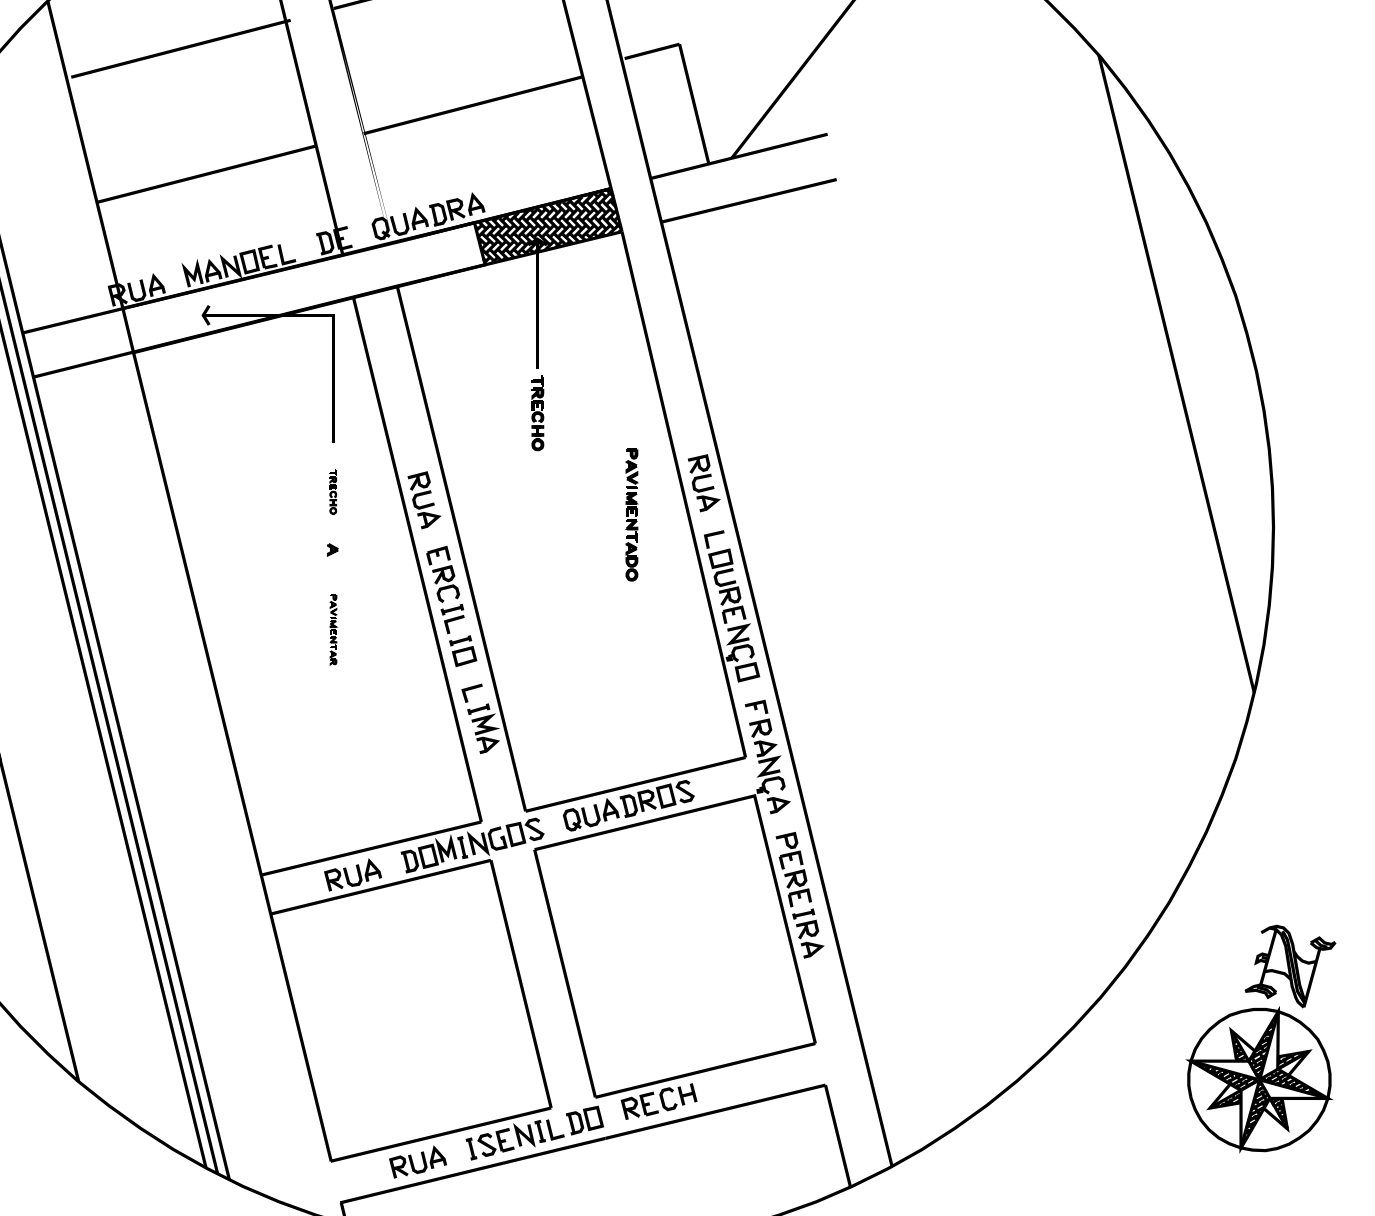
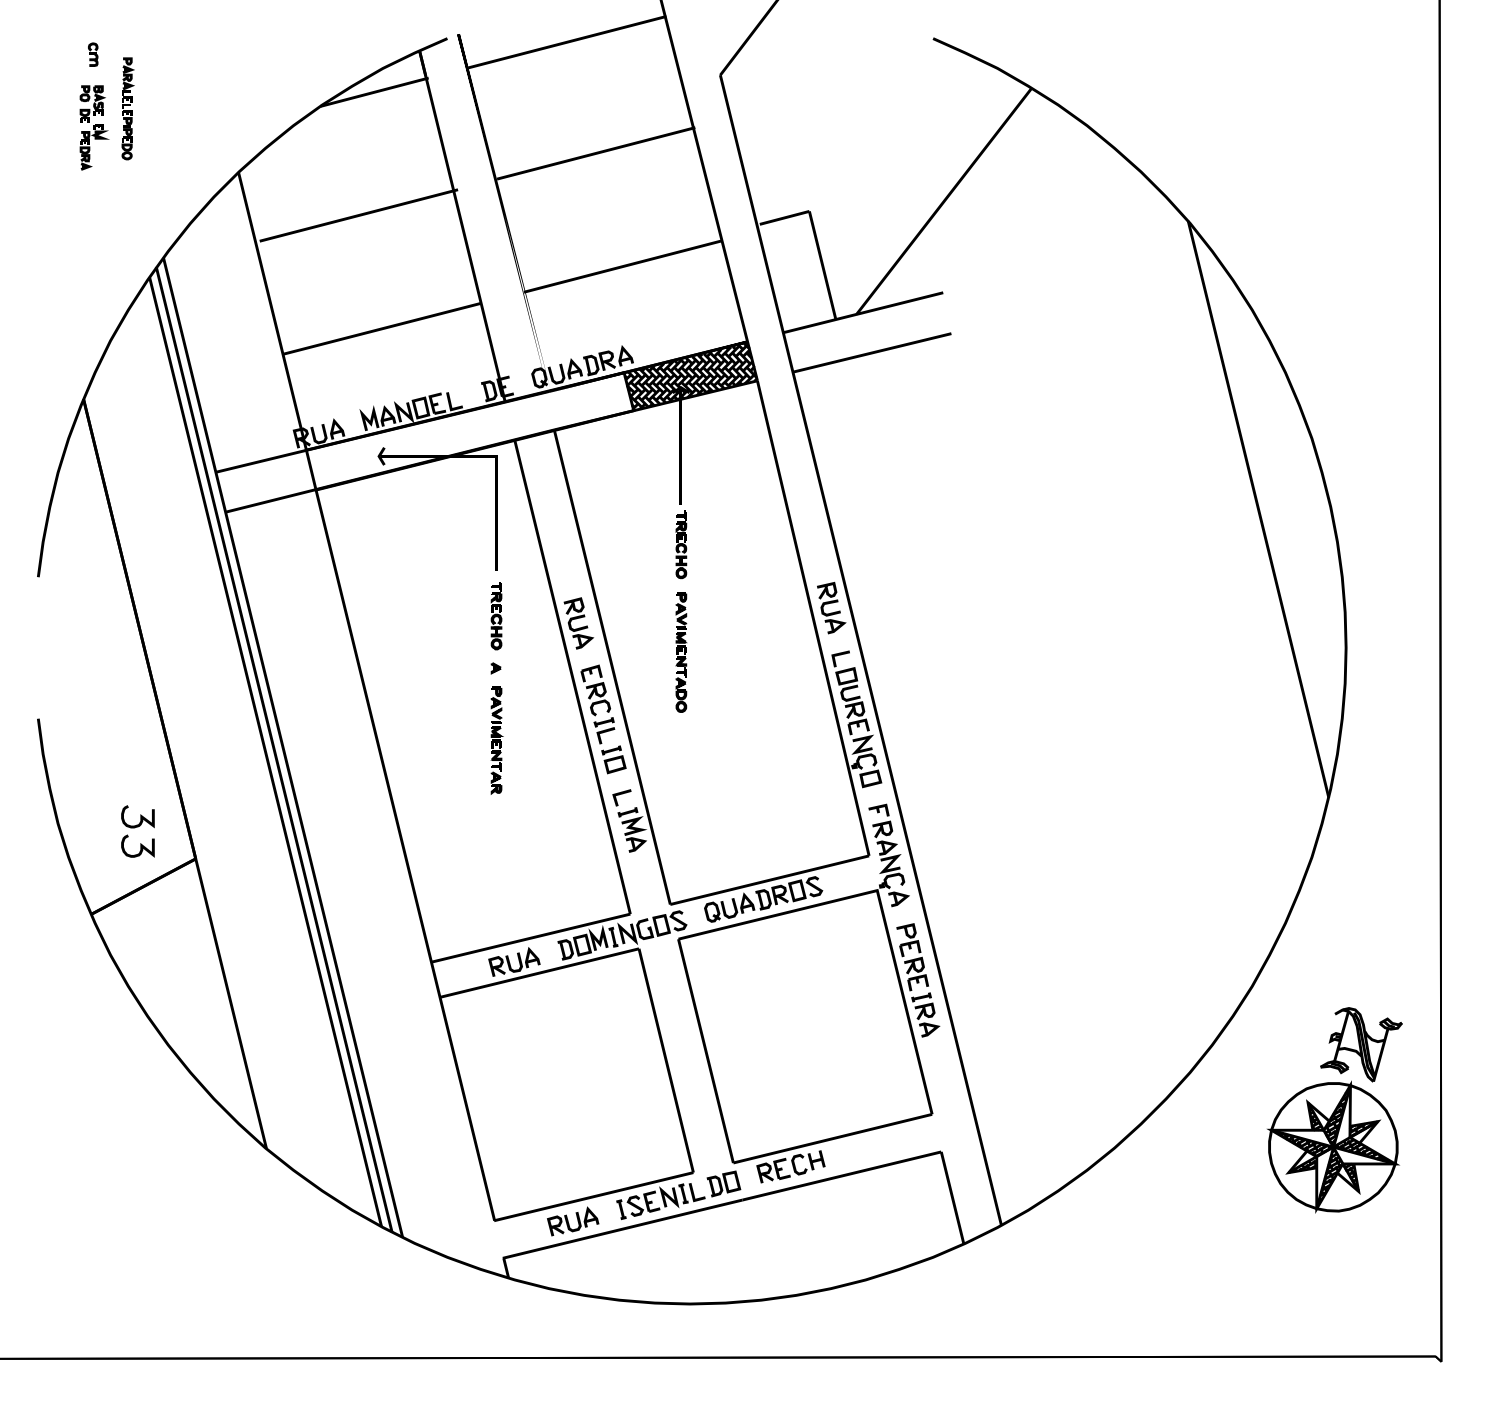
part: (333, 492) -> (496, 616), size x1.67
part: (632, 514) -> (681, 652), moved
part: (333, 629) -> (496, 740), size x1.67

